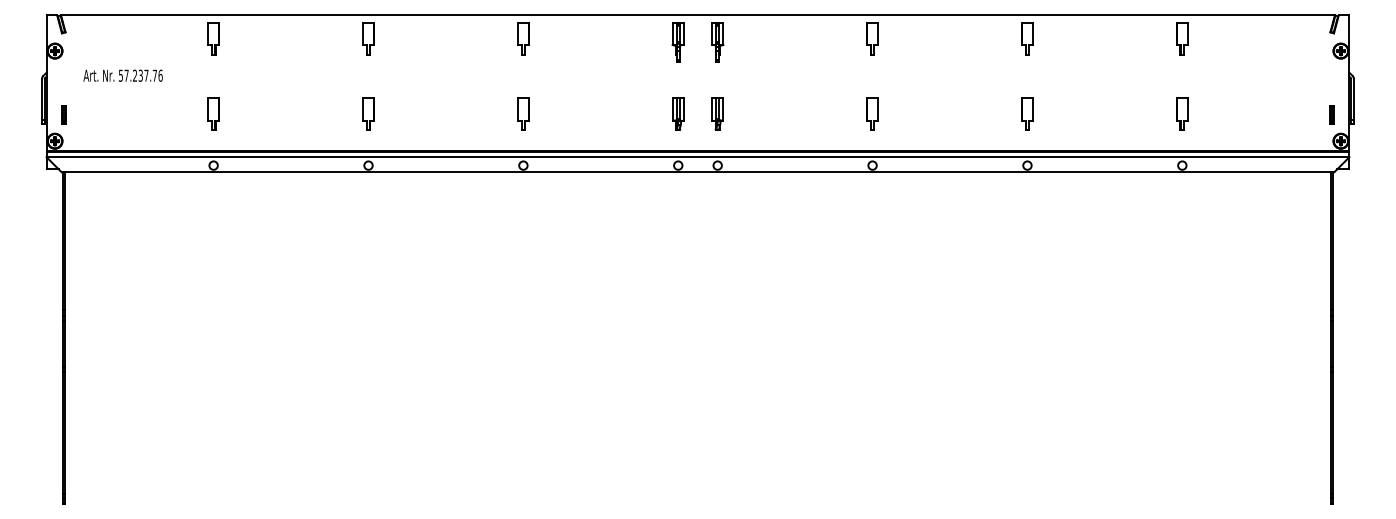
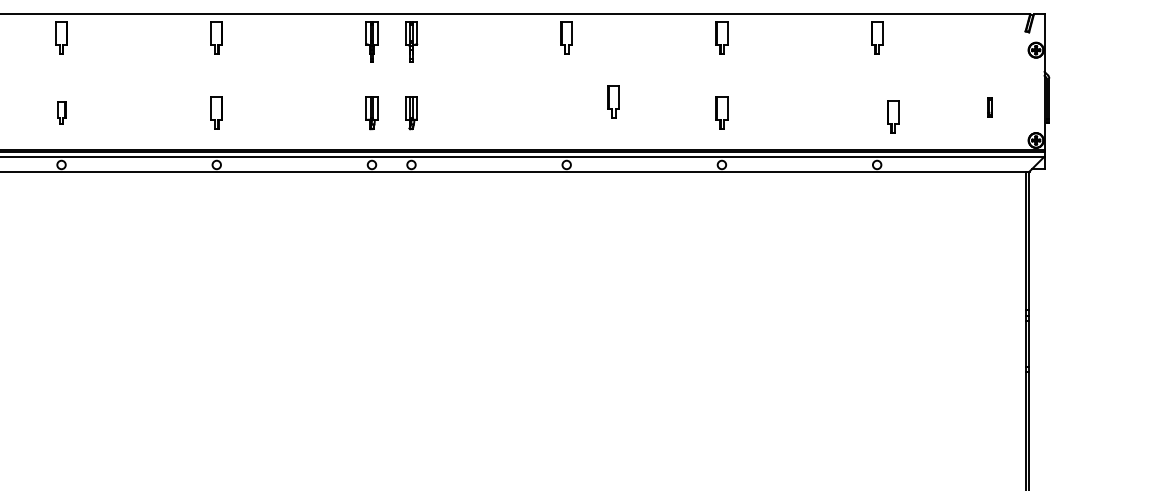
part: (368, 113) -> (61, 112), size x0.7
part: (872, 113) -> (613, 101), moved
part: (1182, 113) -> (893, 116), moved
part: (1331, 114) -> (989, 106), moved

